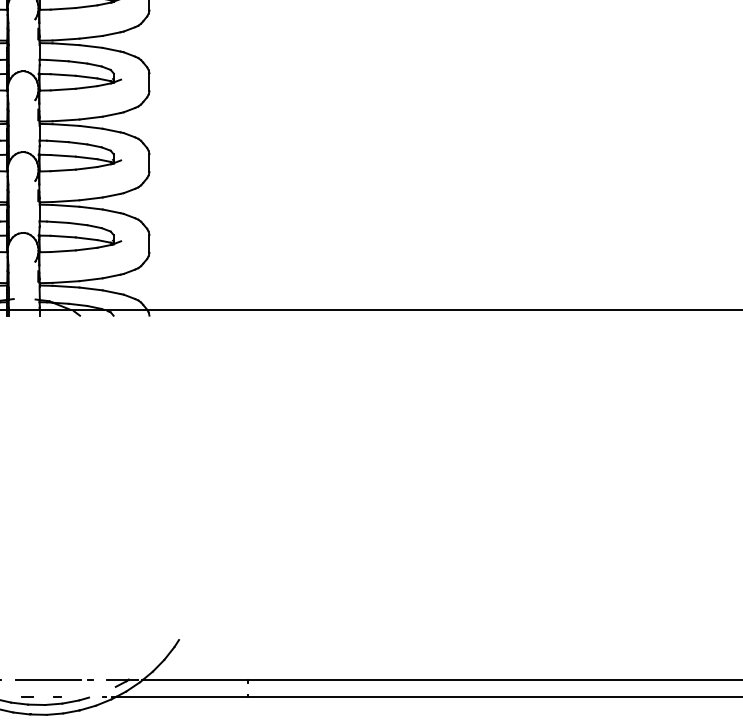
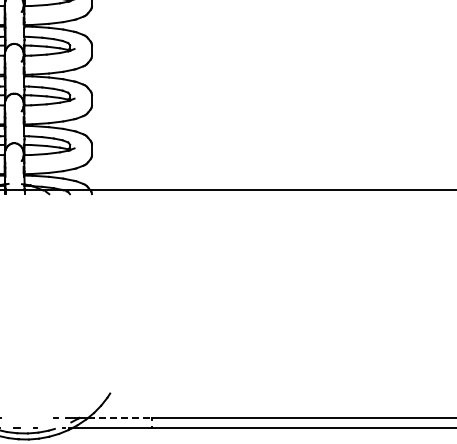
line: (47, 680) -> (29, 418), removed
line: (195, 680) -> (120, 418), solid -> dashed

